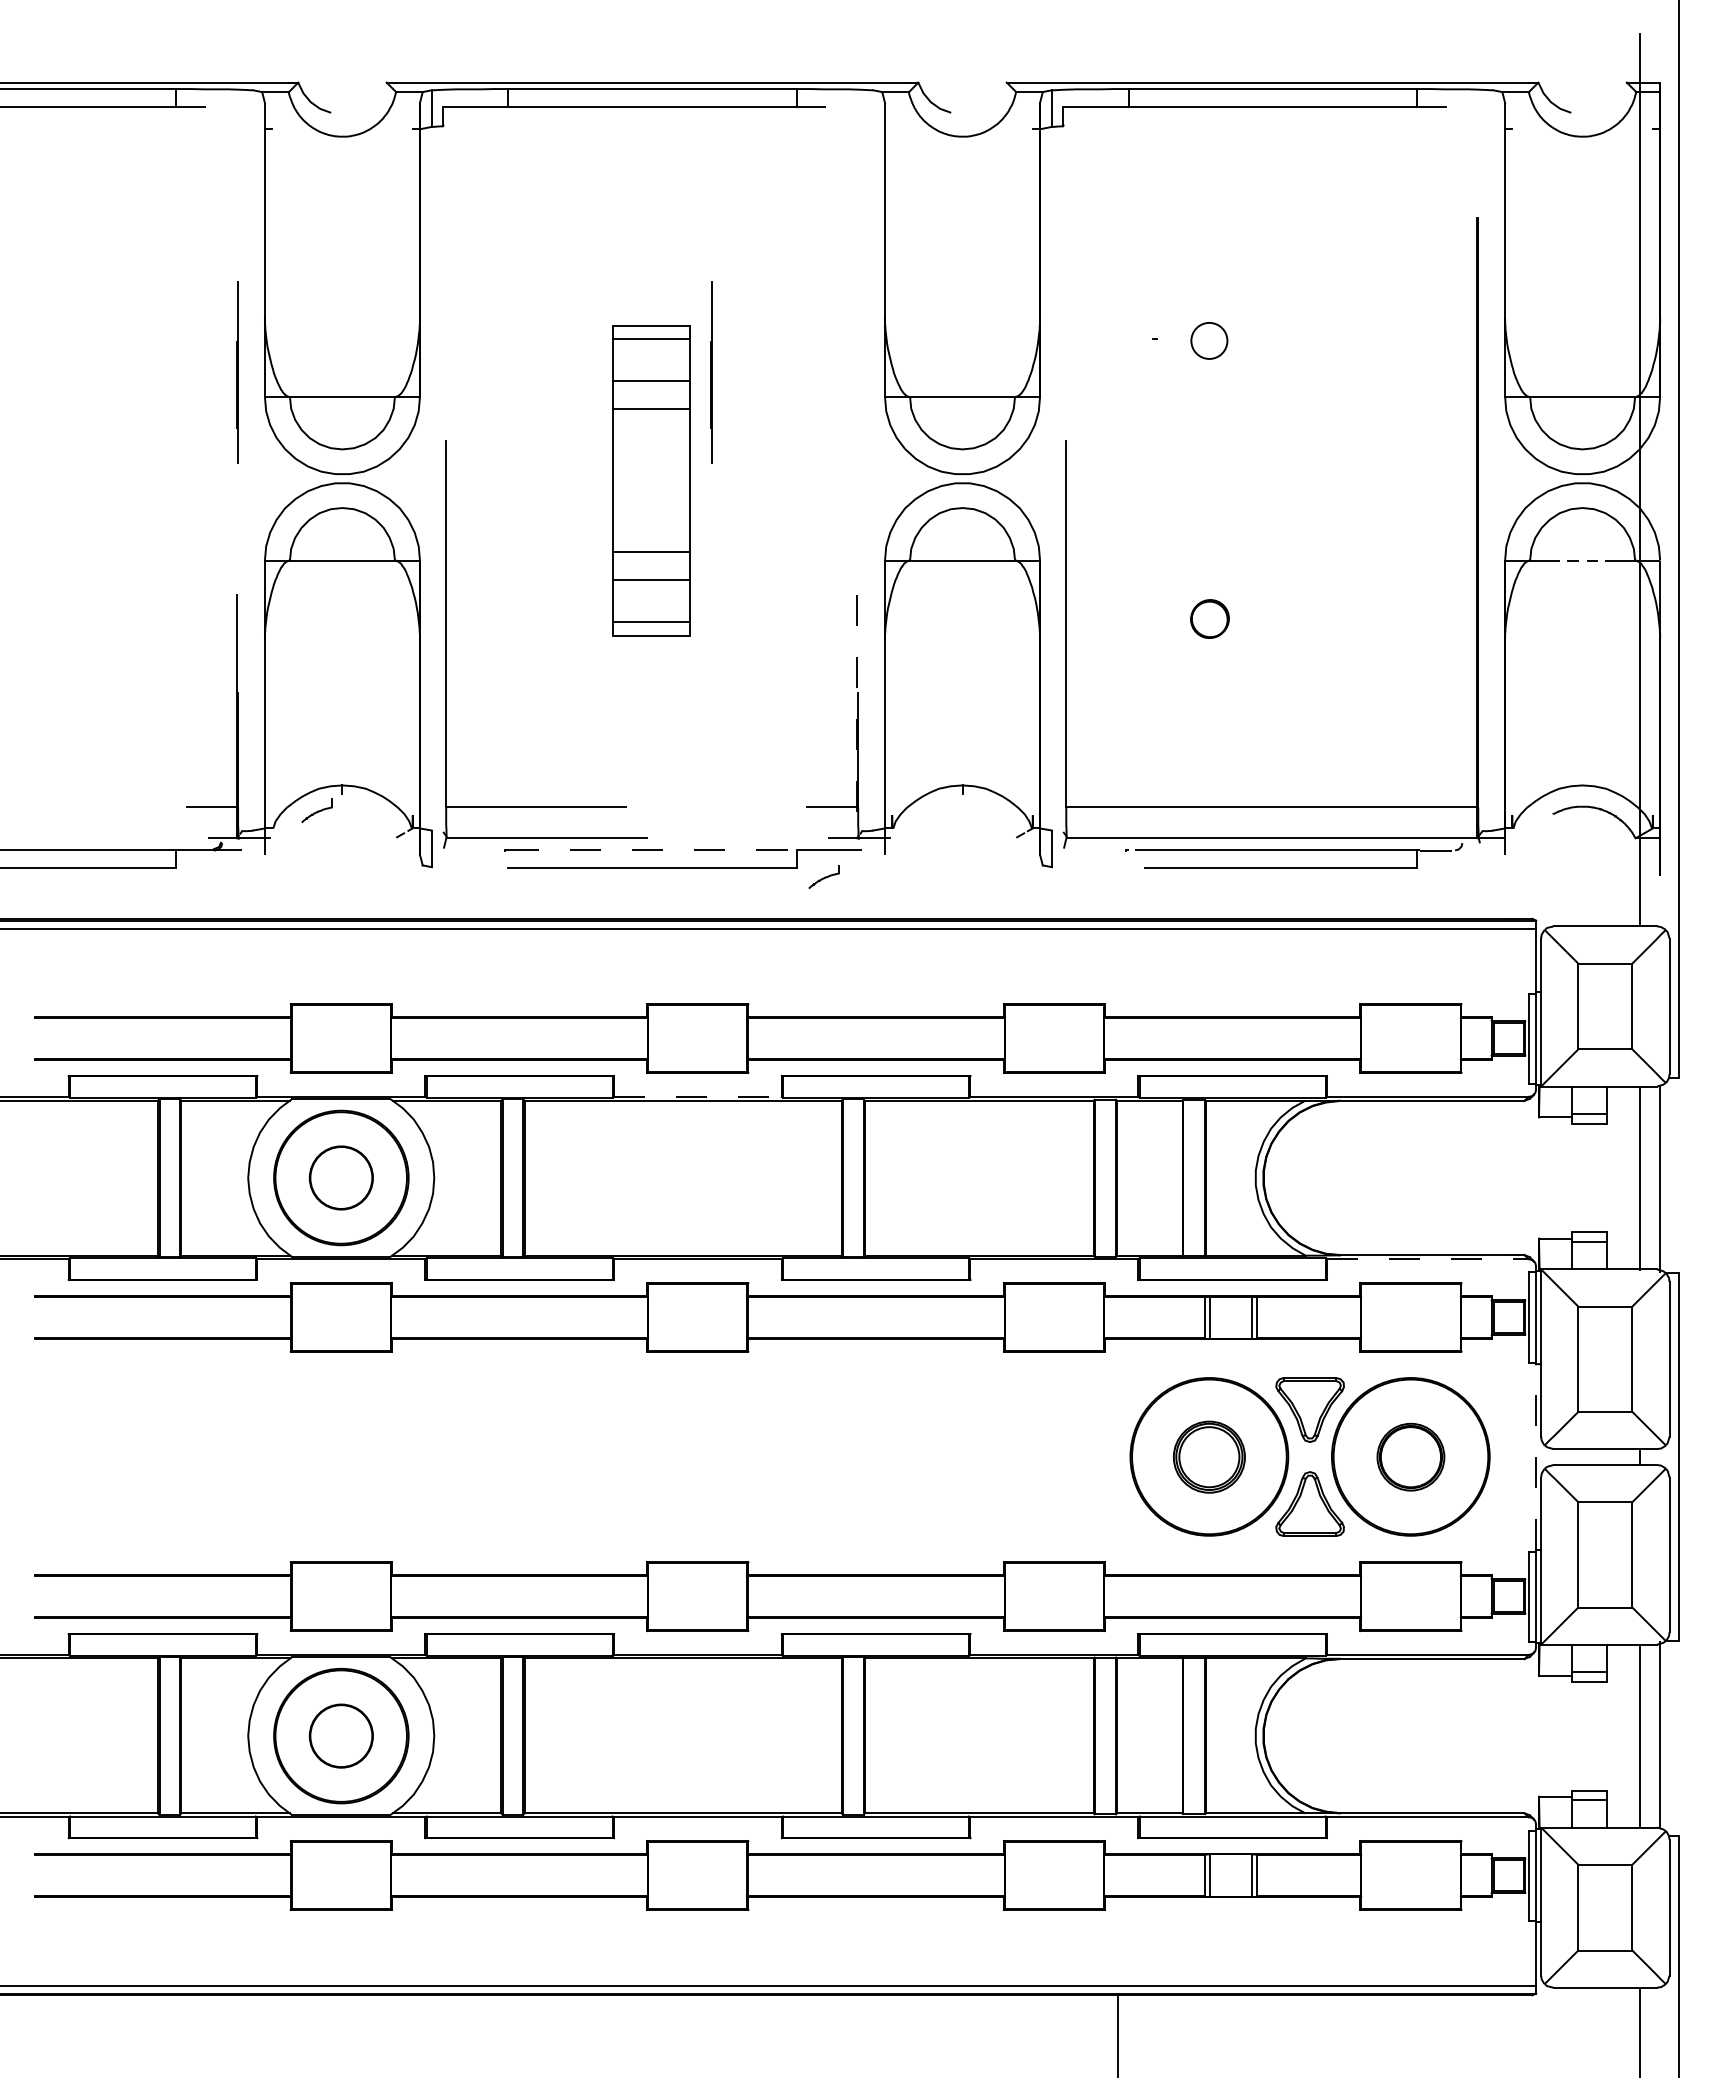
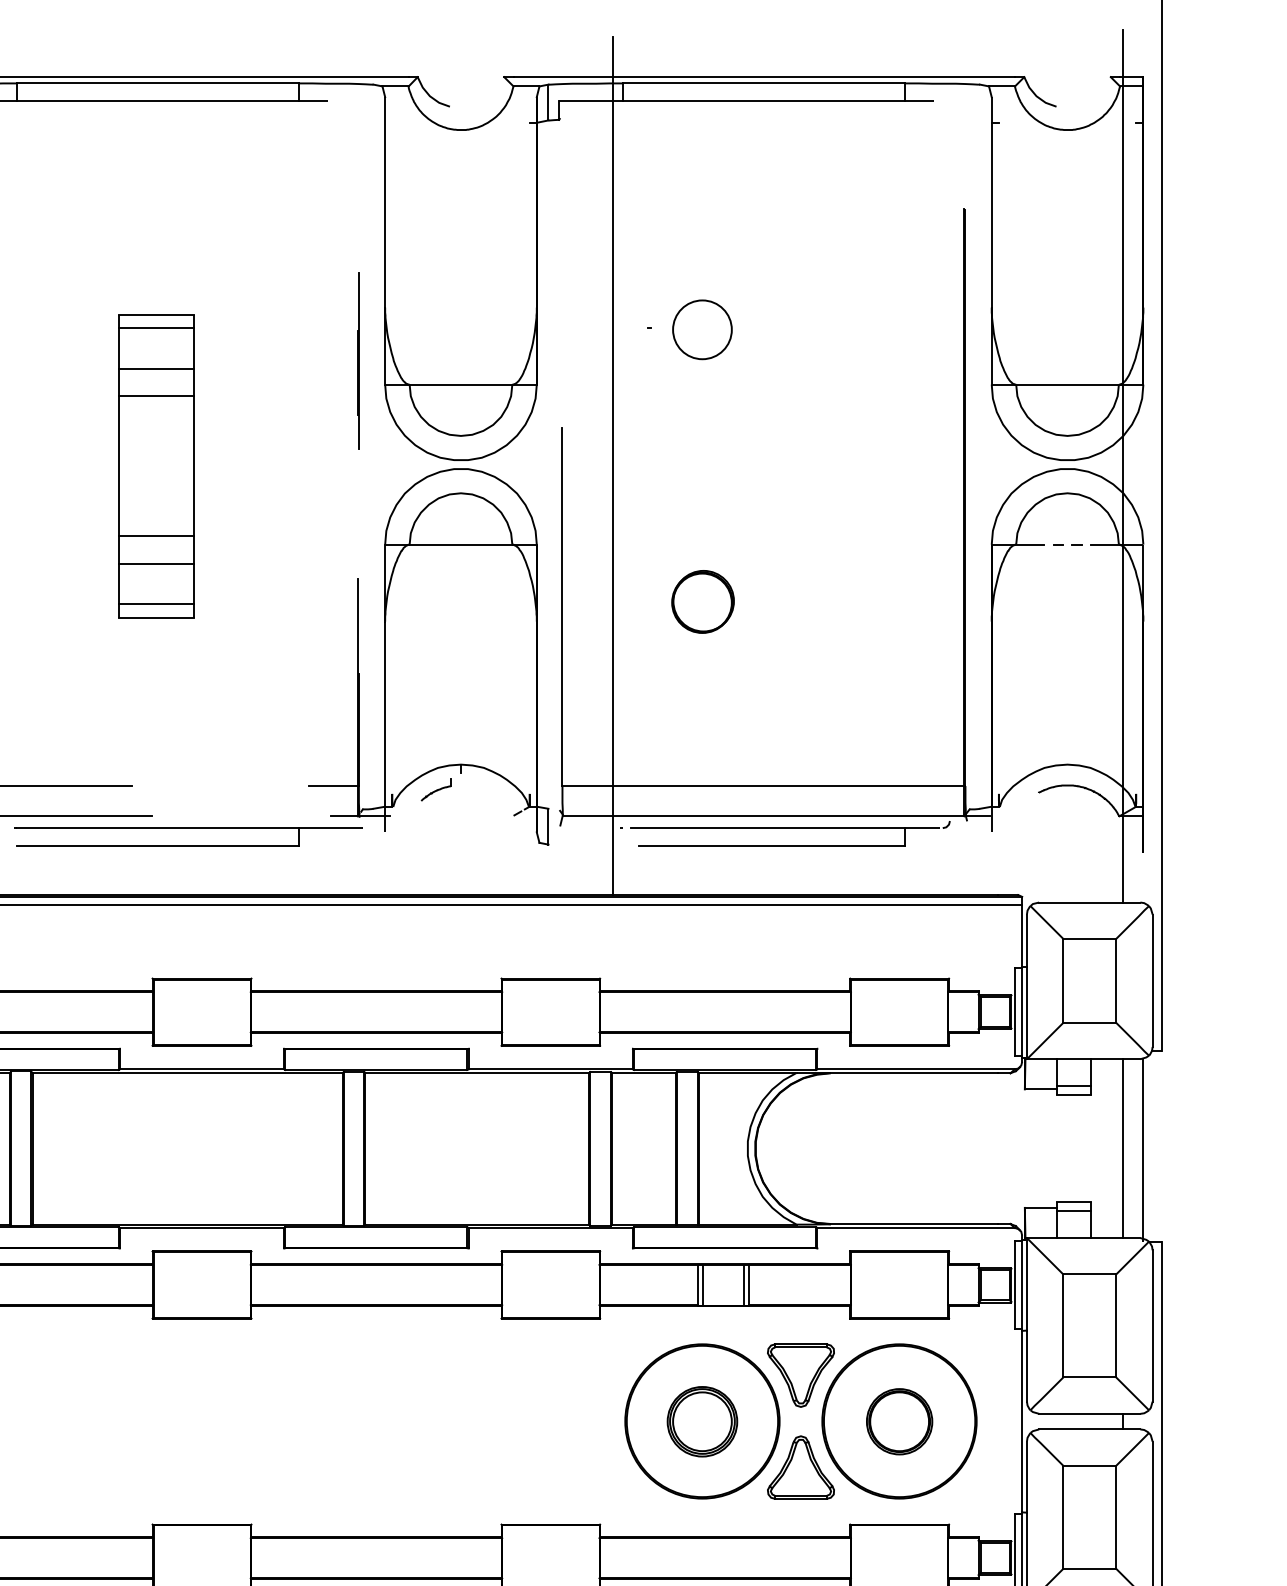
circle: (1209, 340) -> (702, 329), size x1.67
line: (711, 372) -> (358, 360), moved
line: (1117, 480) -> (612, 466), added
part: (1209, 618) -> (702, 601), size x1.67
line: (856, 717) -> (357, 698), dashed -> solid
line: (653, 850) -> (158, 828), dashed -> solid
part: (823, 876) -> (435, 789), moved
line: (698, 1096) -> (202, 1068), dashed -> solid
line: (1427, 1259) -> (915, 1228), dashed -> solid
line: (1536, 1457) -> (1022, 1422), dashed -> solid

